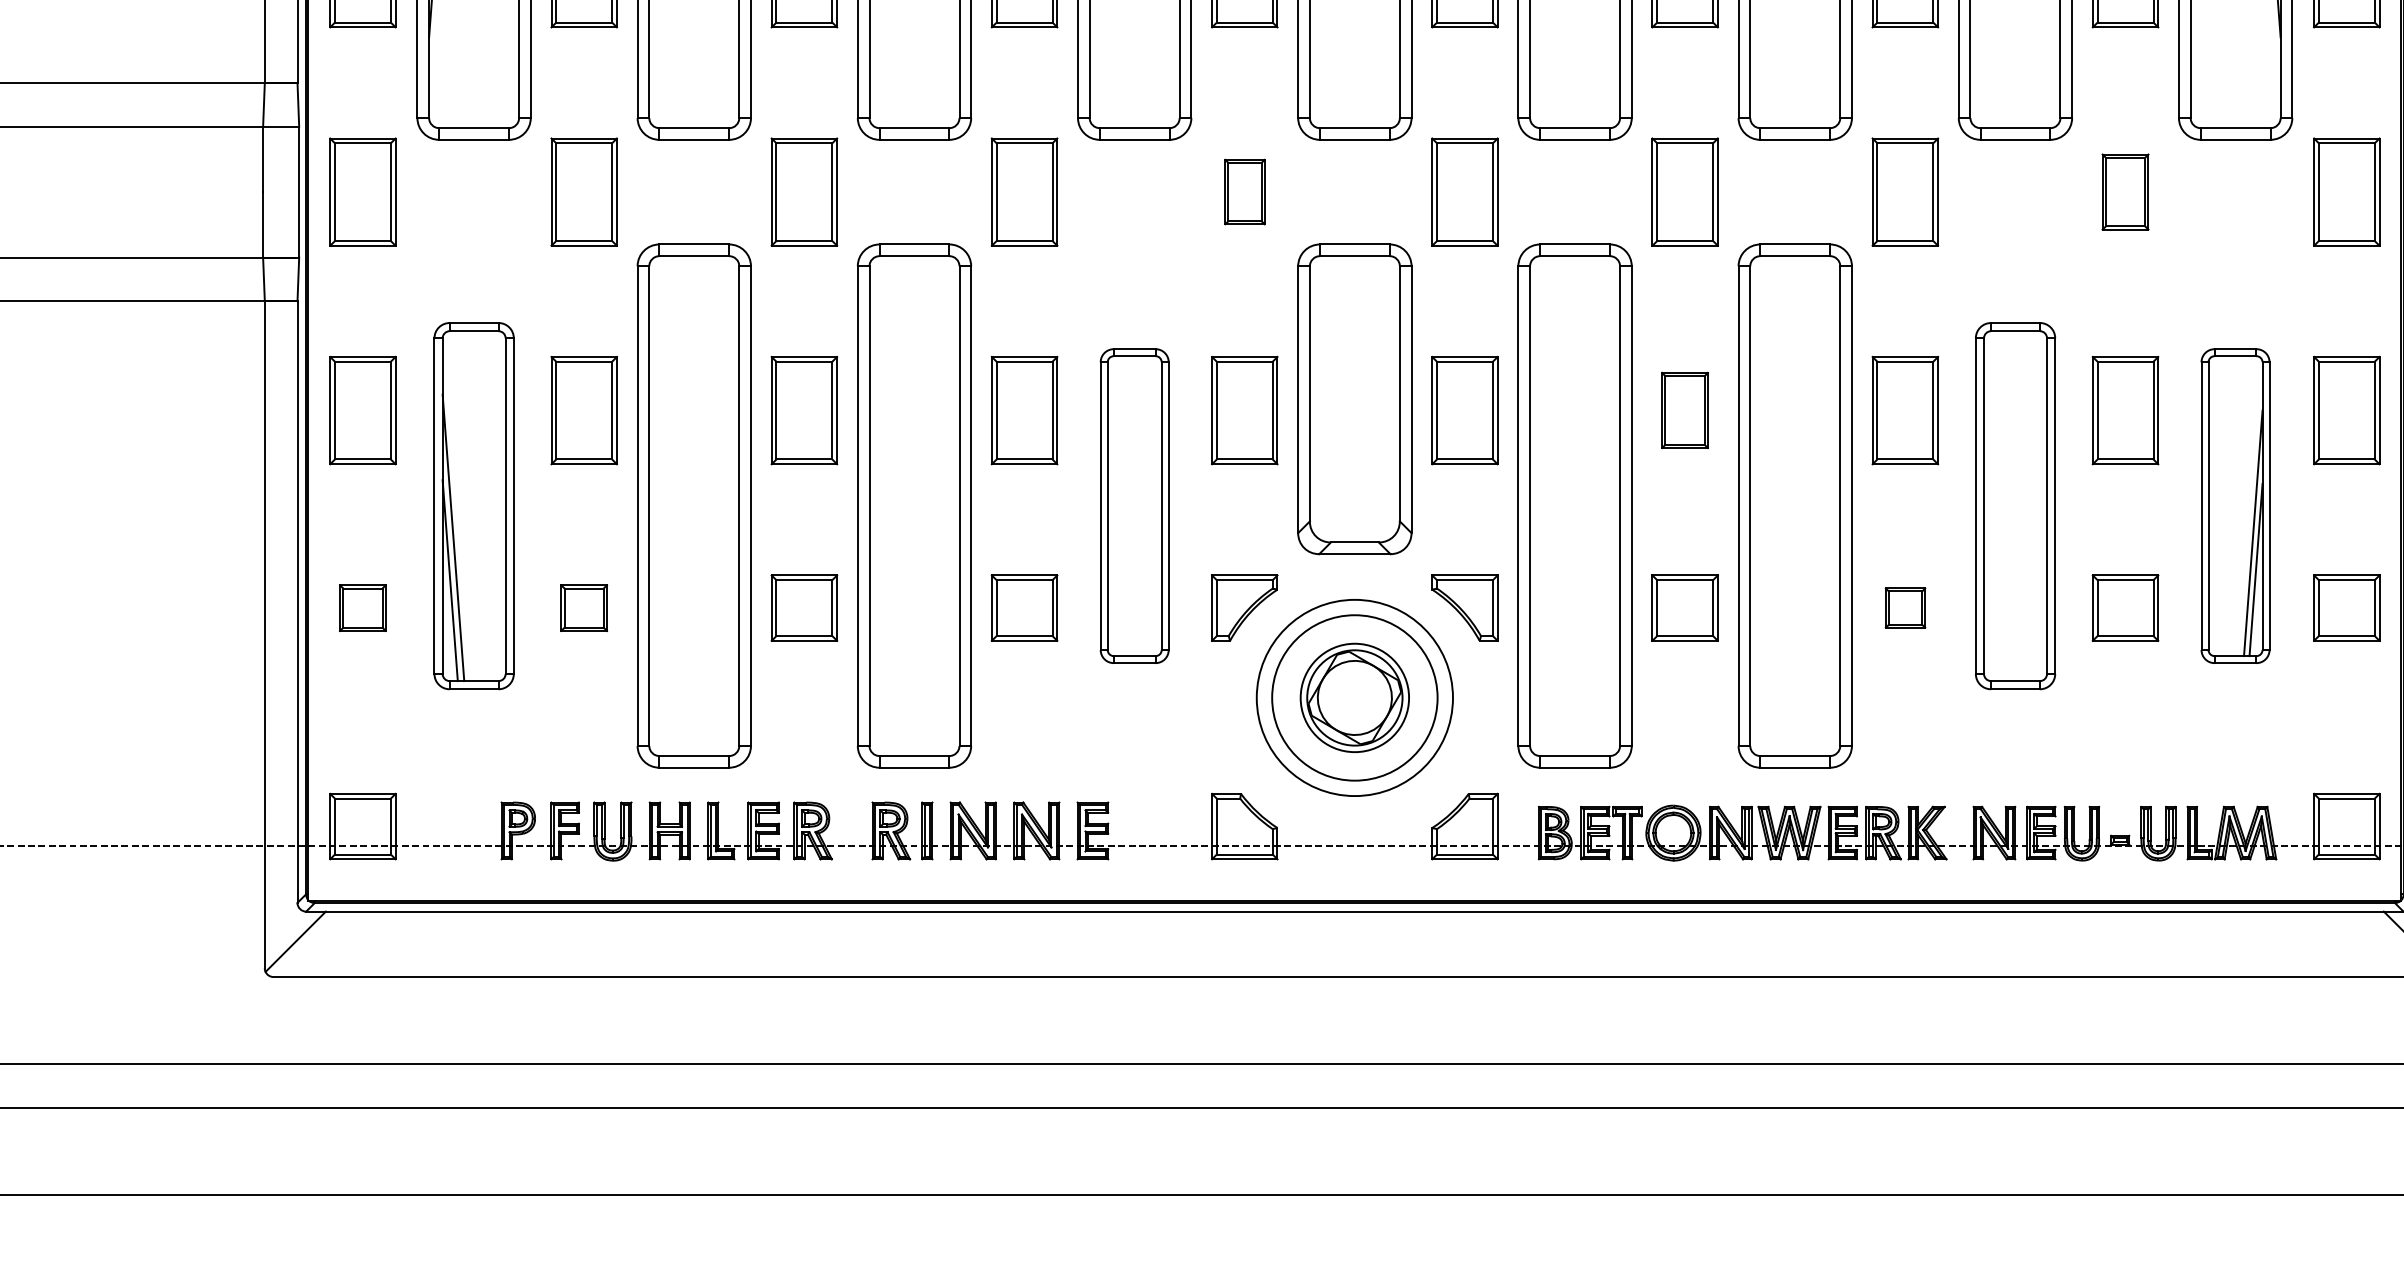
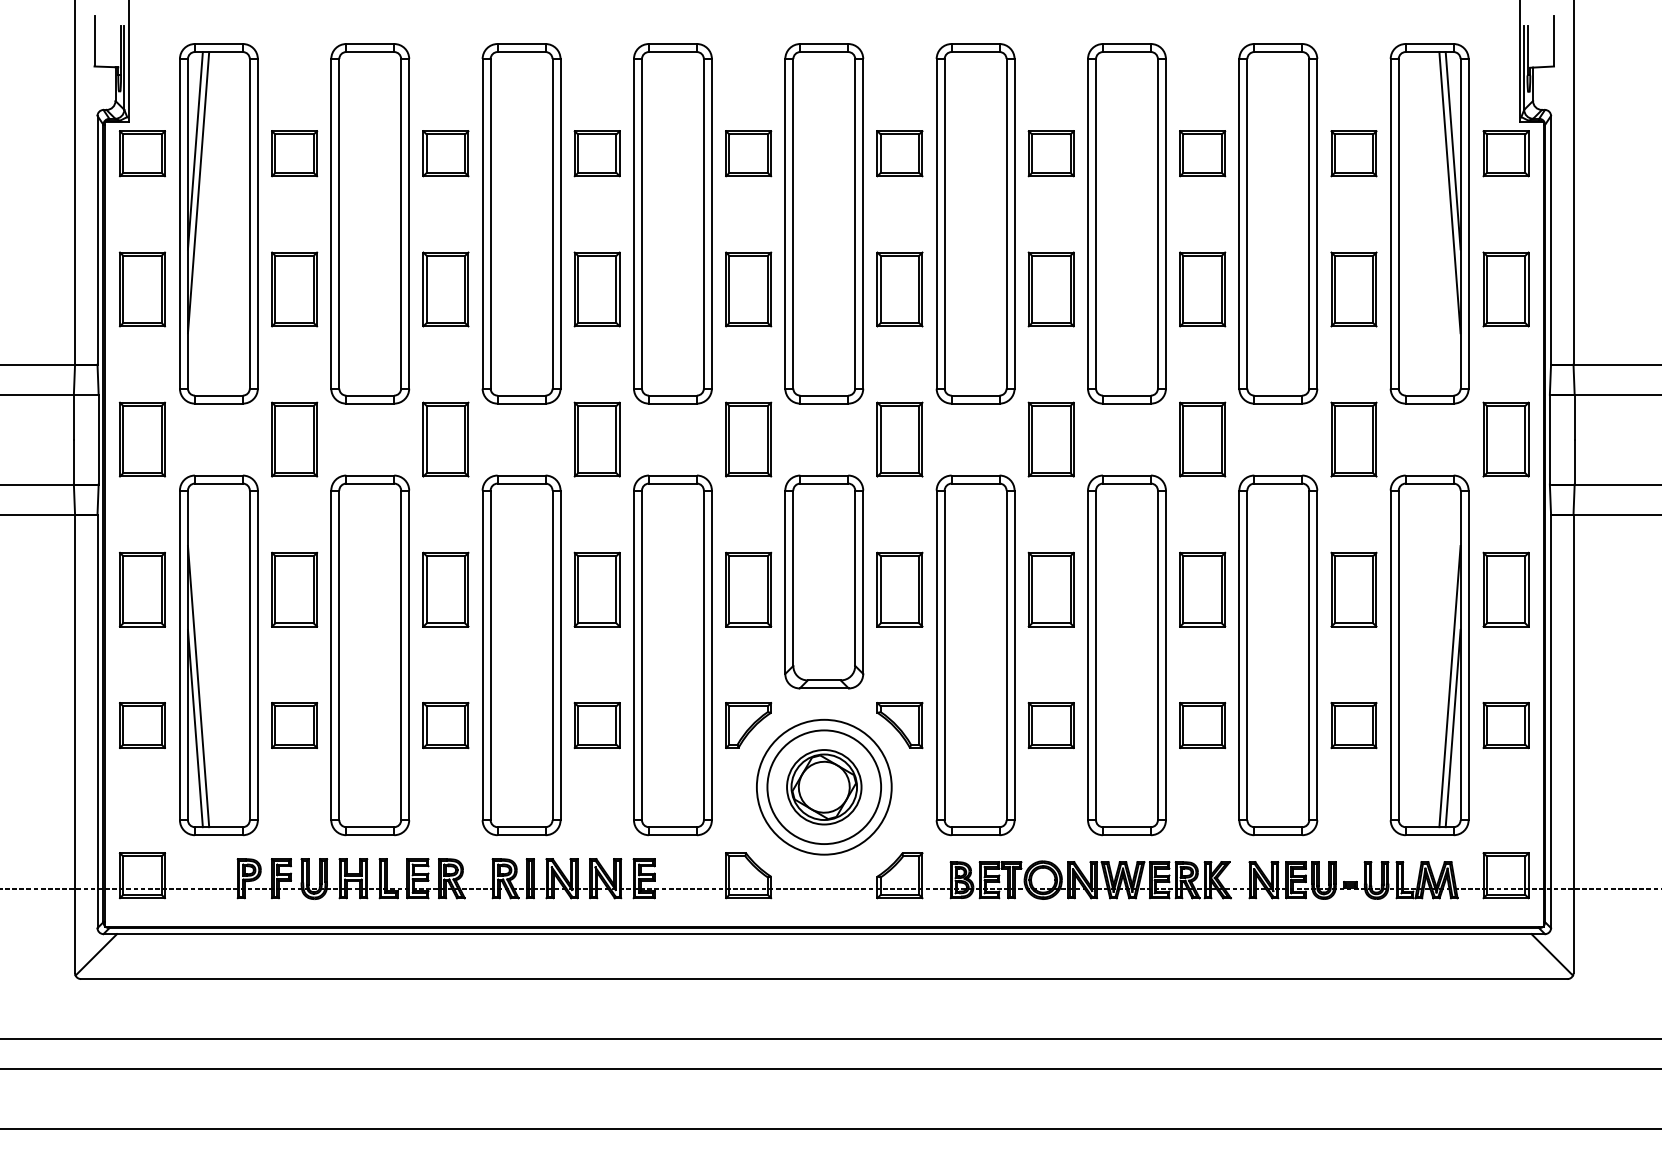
part: (1244, 191) -> (748, 439), size x1.67
part: (2124, 191) -> (1353, 439), size x1.43
part: (1683, 410) -> (1050, 589), size x1.43
part: (473, 506) -> (218, 655), size x1.43
part: (1134, 506) -> (672, 655), size x1.67
part: (2015, 506) -> (1278, 655), size x1.43
part: (2235, 506) -> (1429, 655), size x1.67
part: (362, 608) -> (142, 725), size x1.43
part: (584, 608) -> (294, 725), size x1.43
part: (1905, 608) -> (1202, 725), size x1.67

